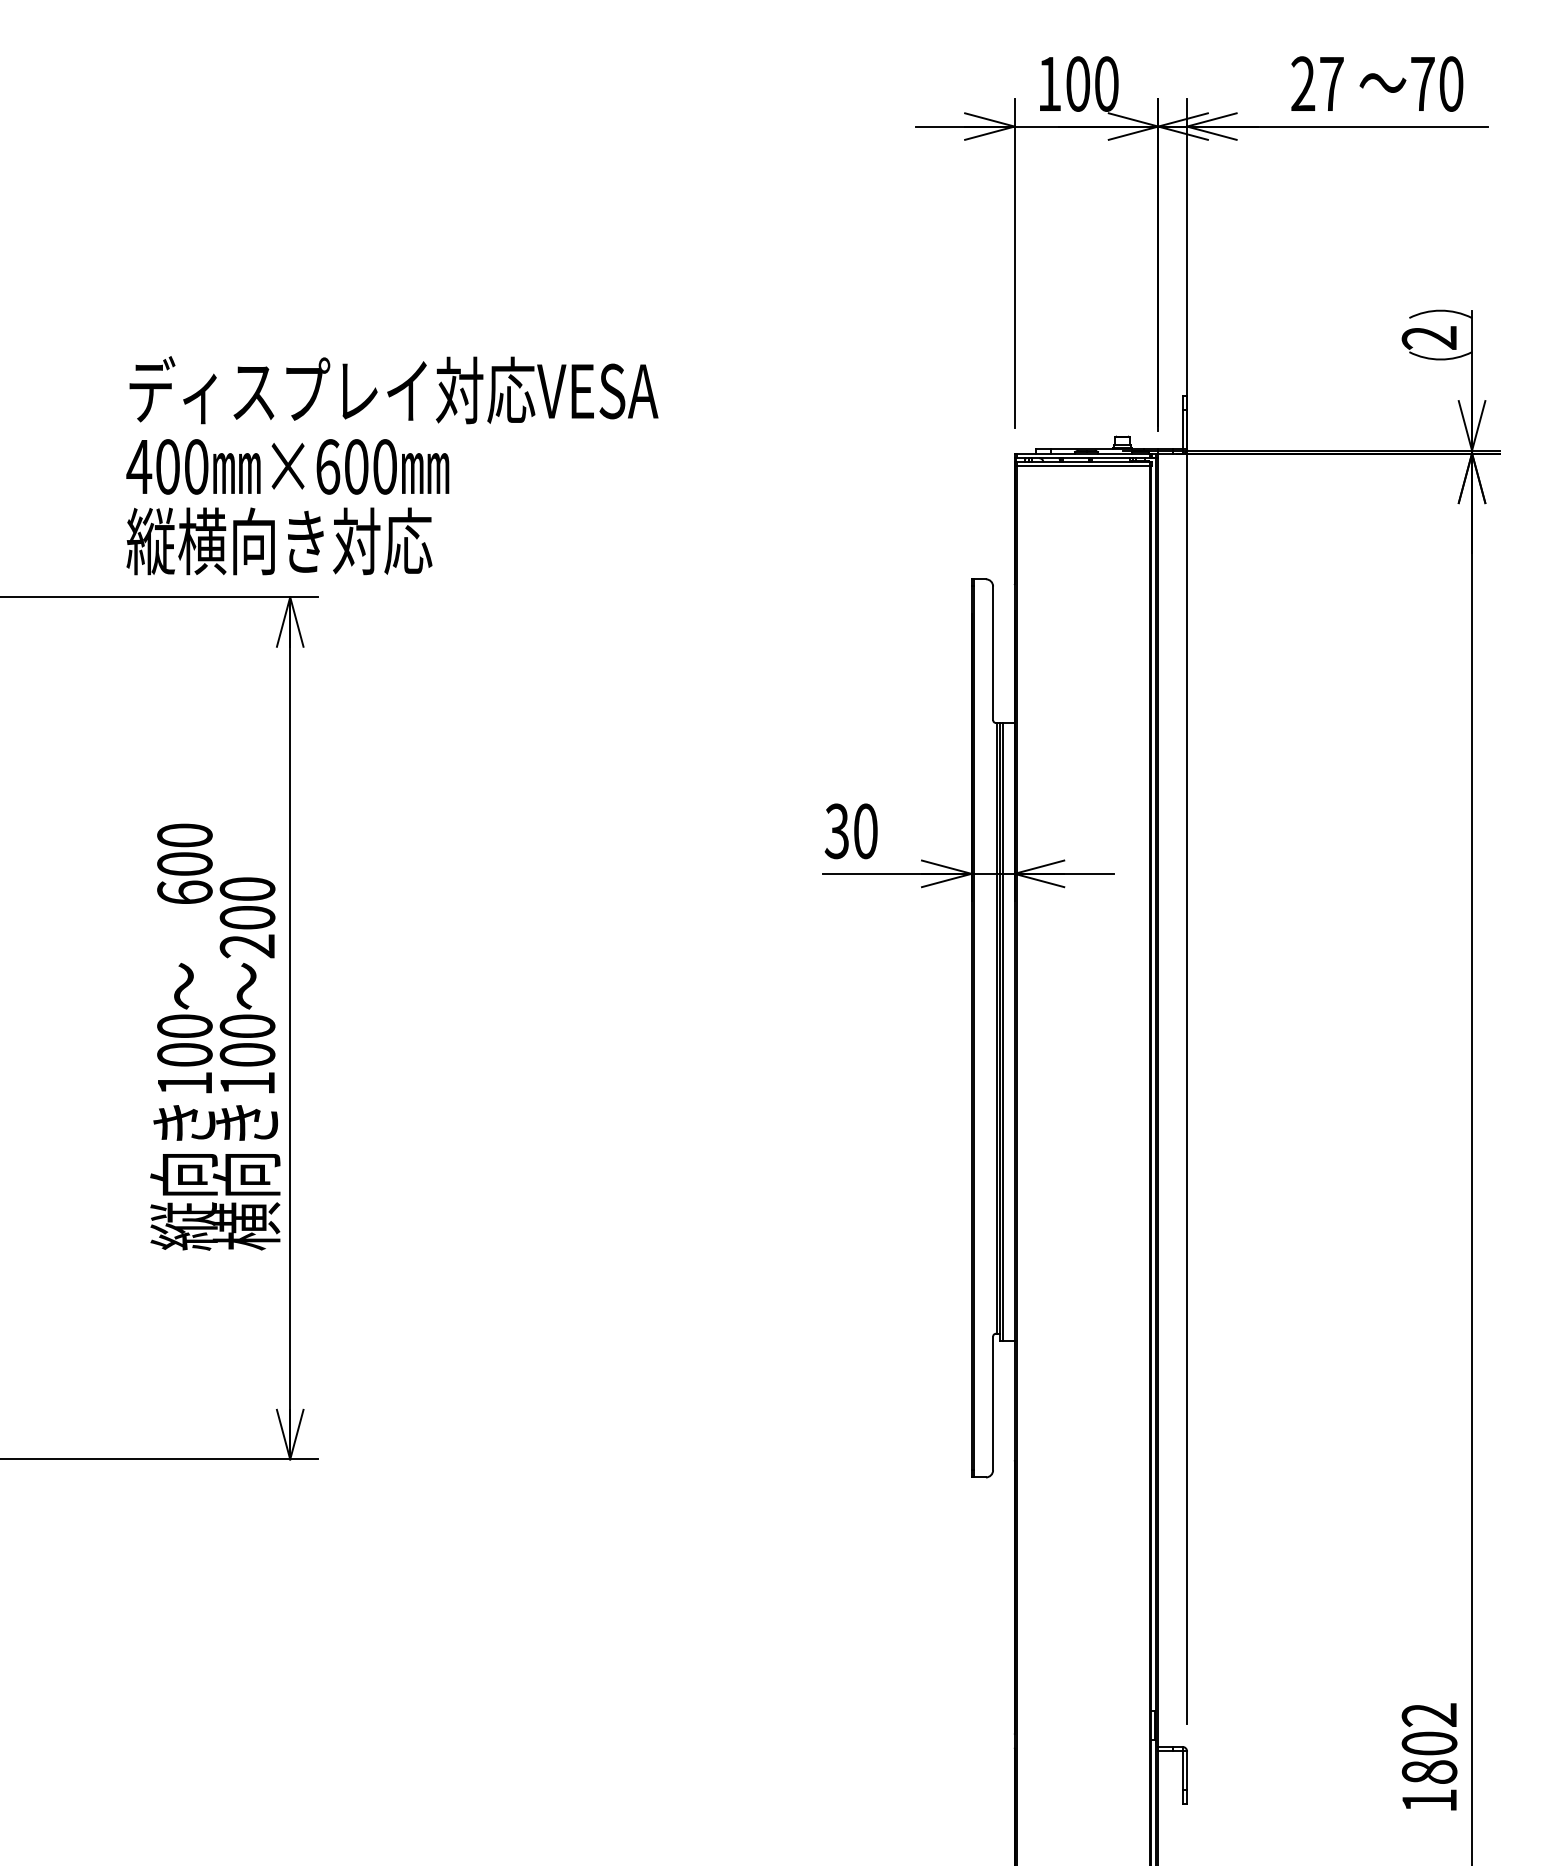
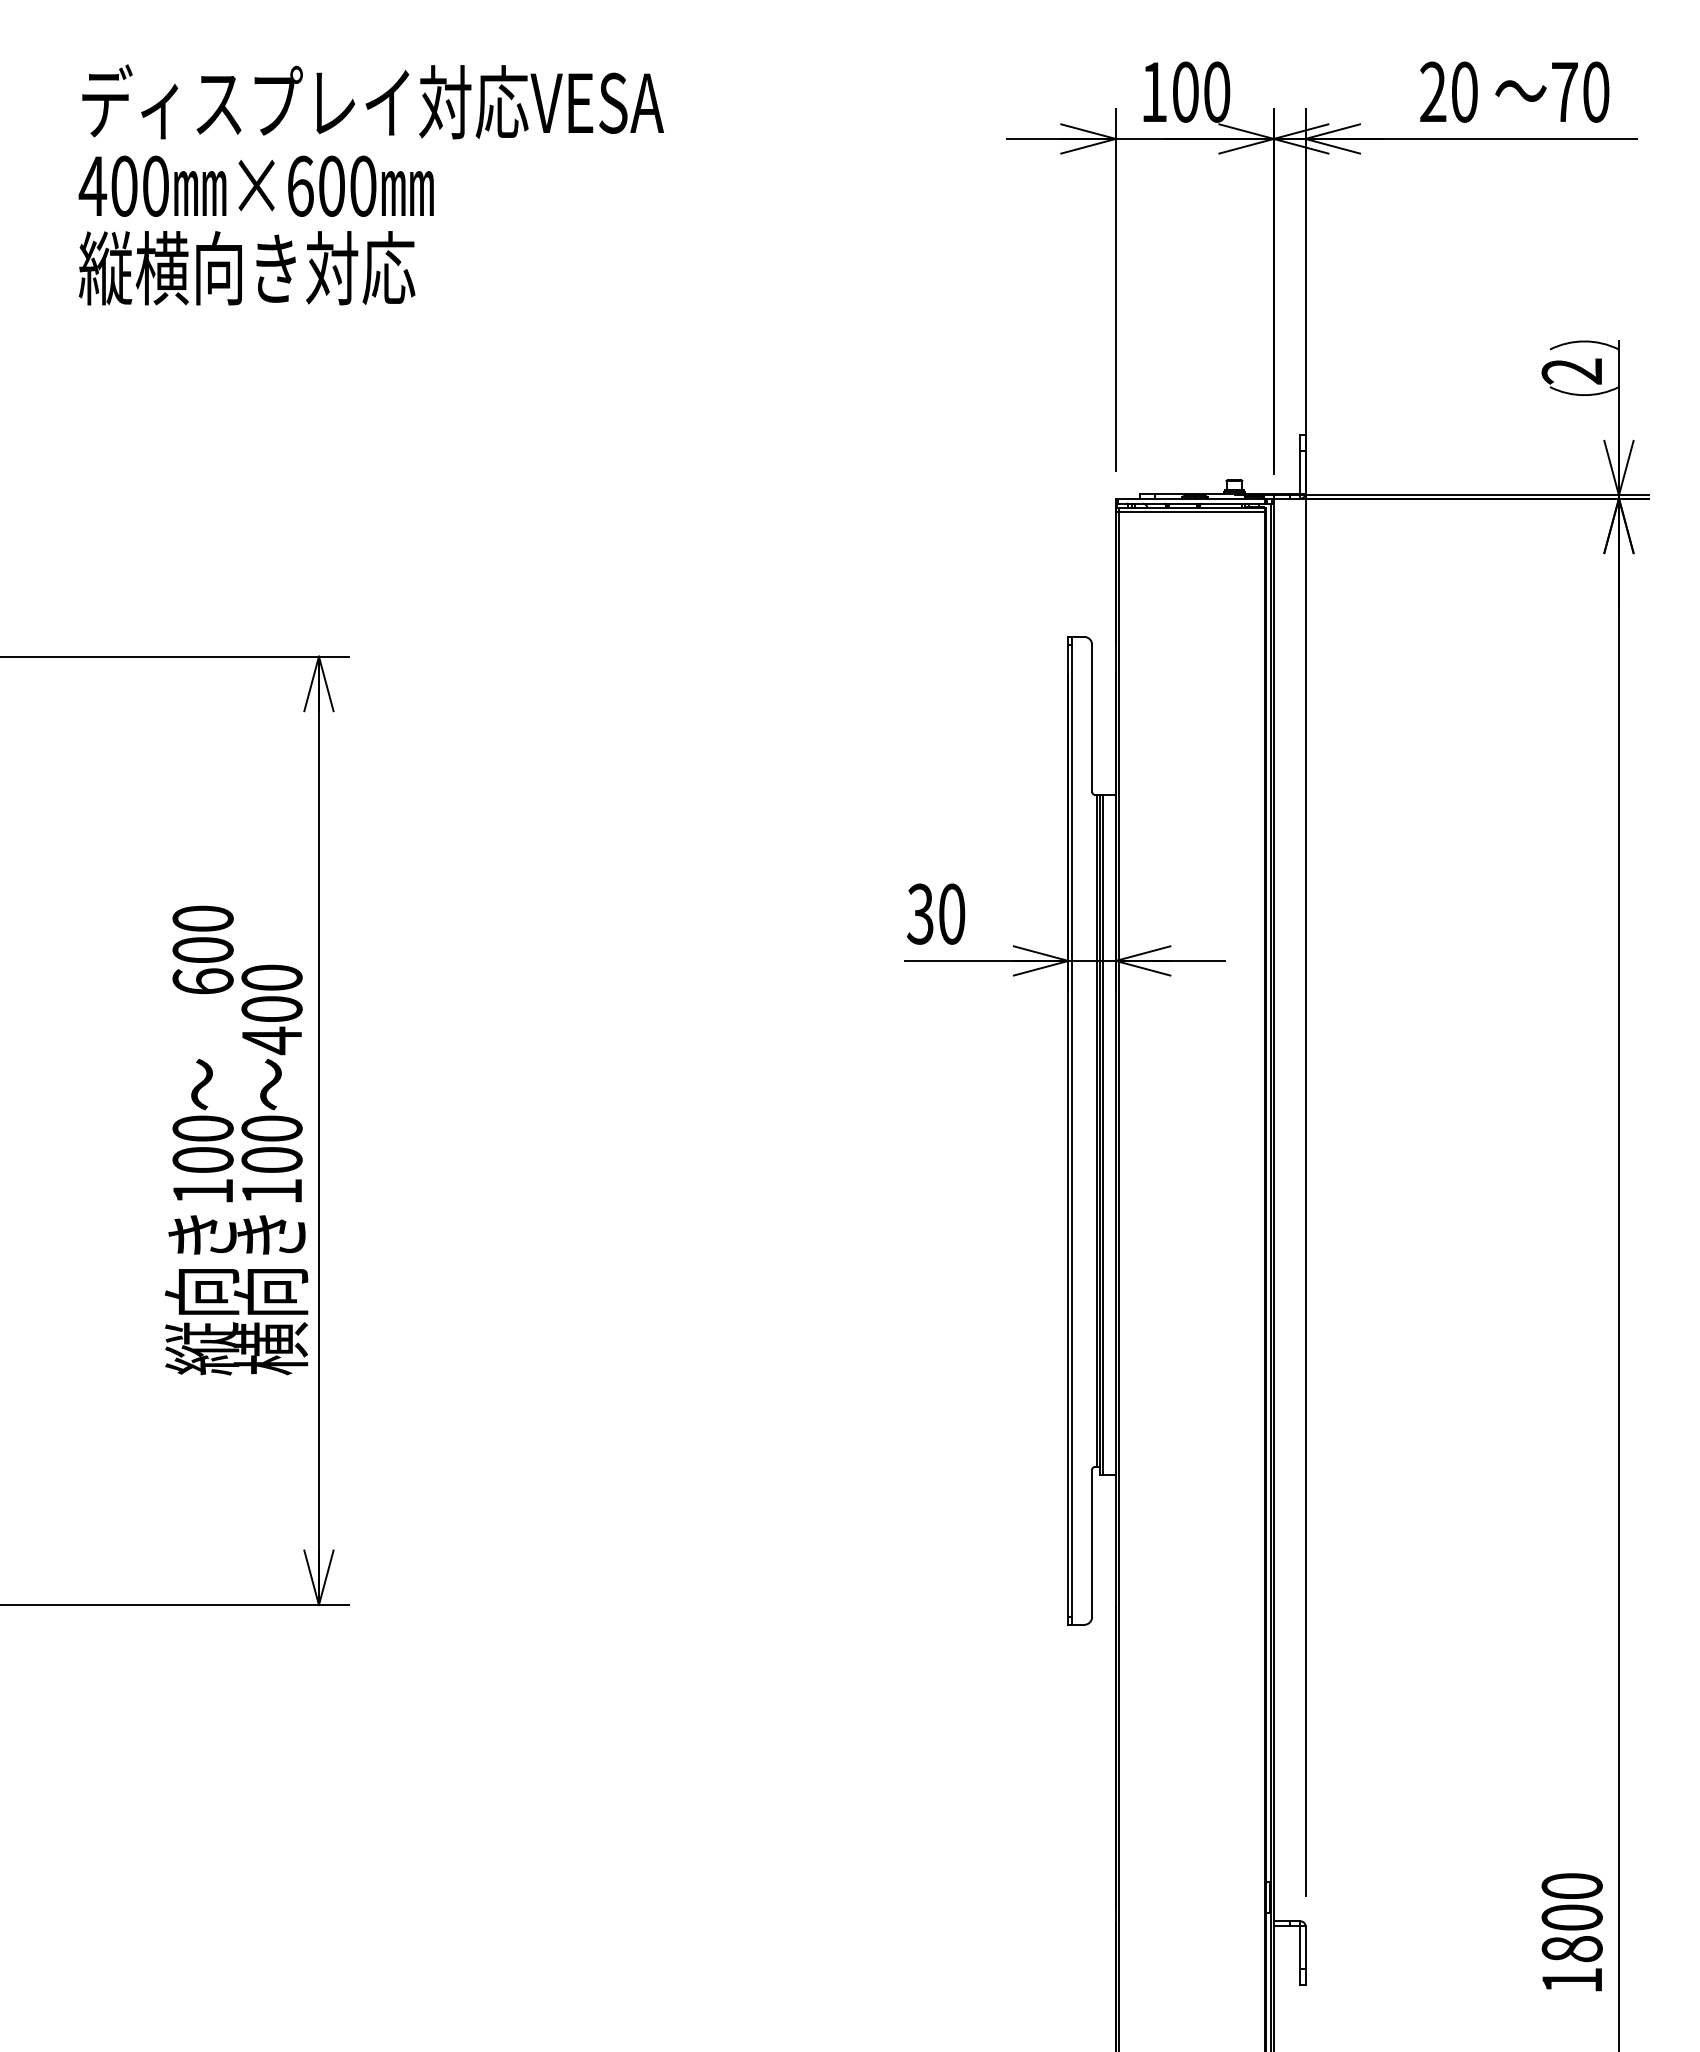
text: (1331, 83) -> (1464, 91), 27 -> 20
text: (391, 465) -> (370, 184), moved
text: (247, 946) -> (271, 1040), 200 -> 400
text: (1428, 1715) -> (1571, 1886), 1802 -> 1800

